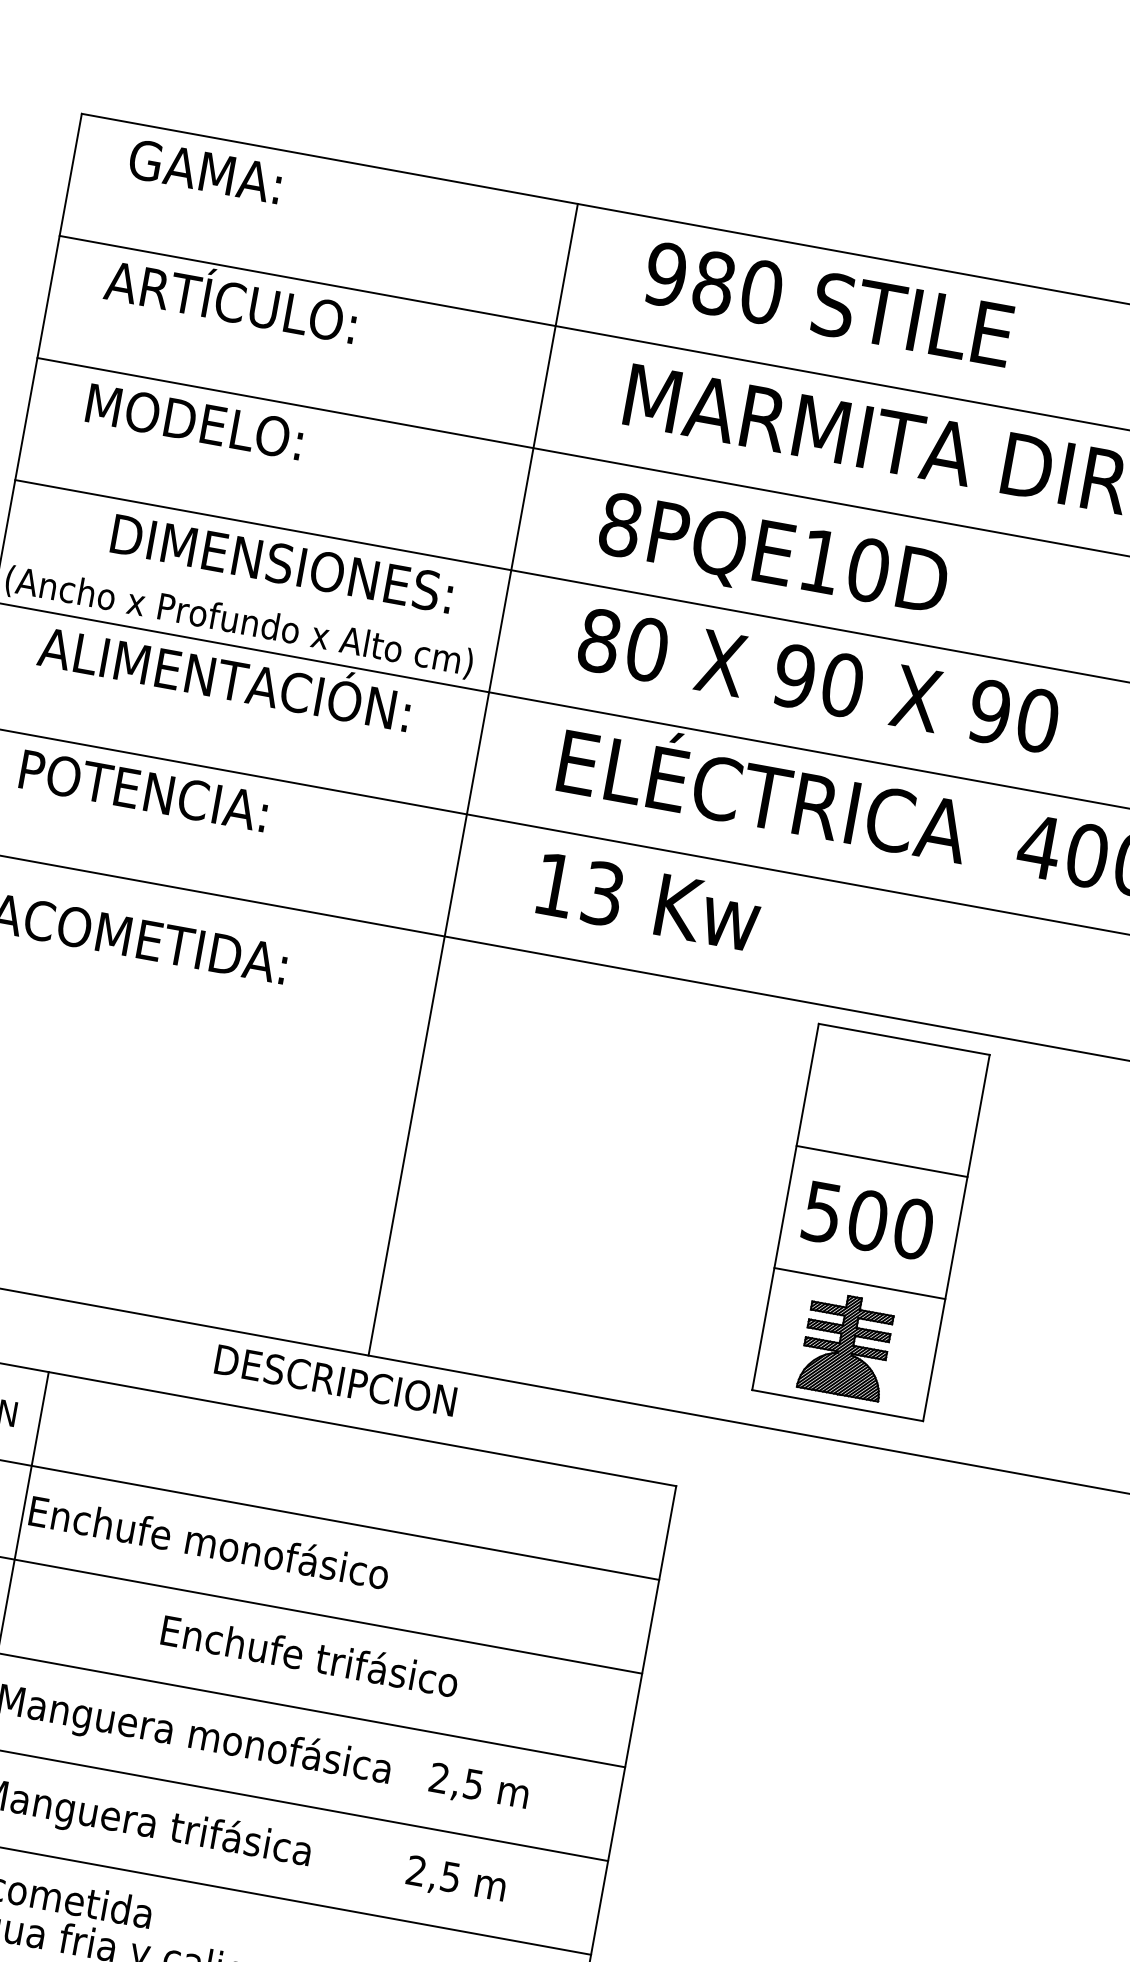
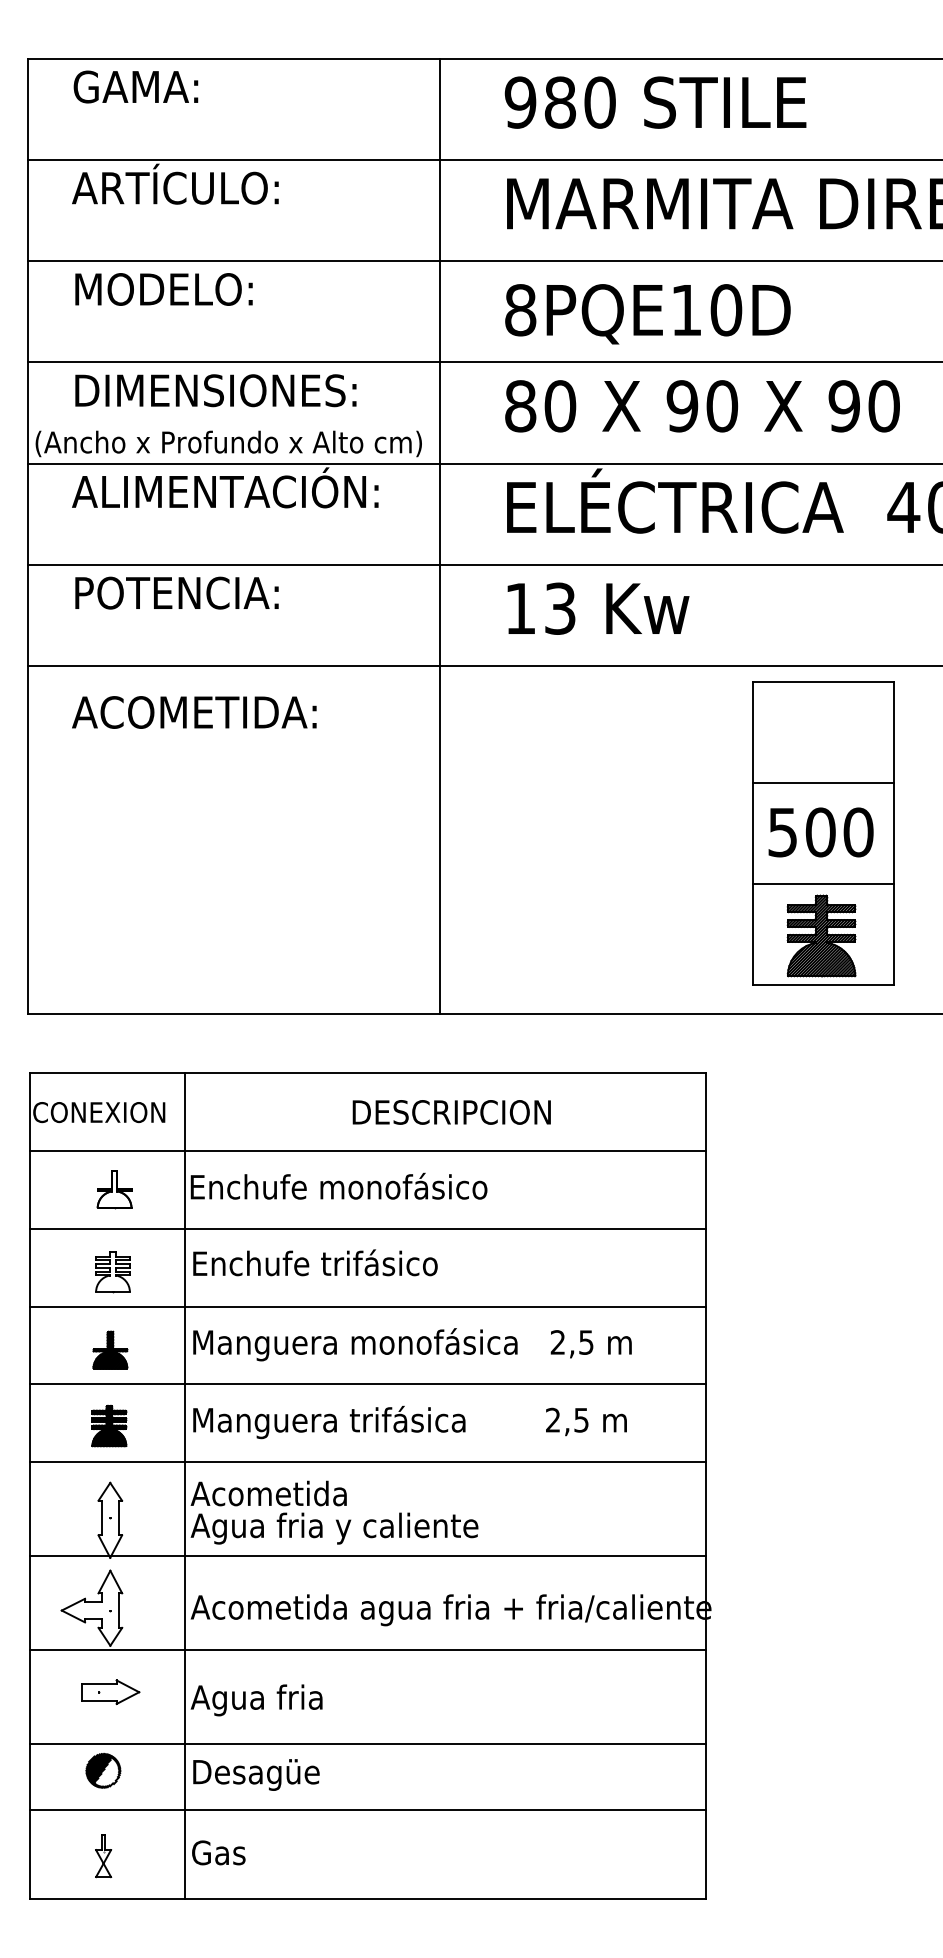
text: (281, 563) -> (215, 390), moved
text: (335, 1380) -> (451, 1112), moved
text: (310, 1655) -> (315, 1262), moved

